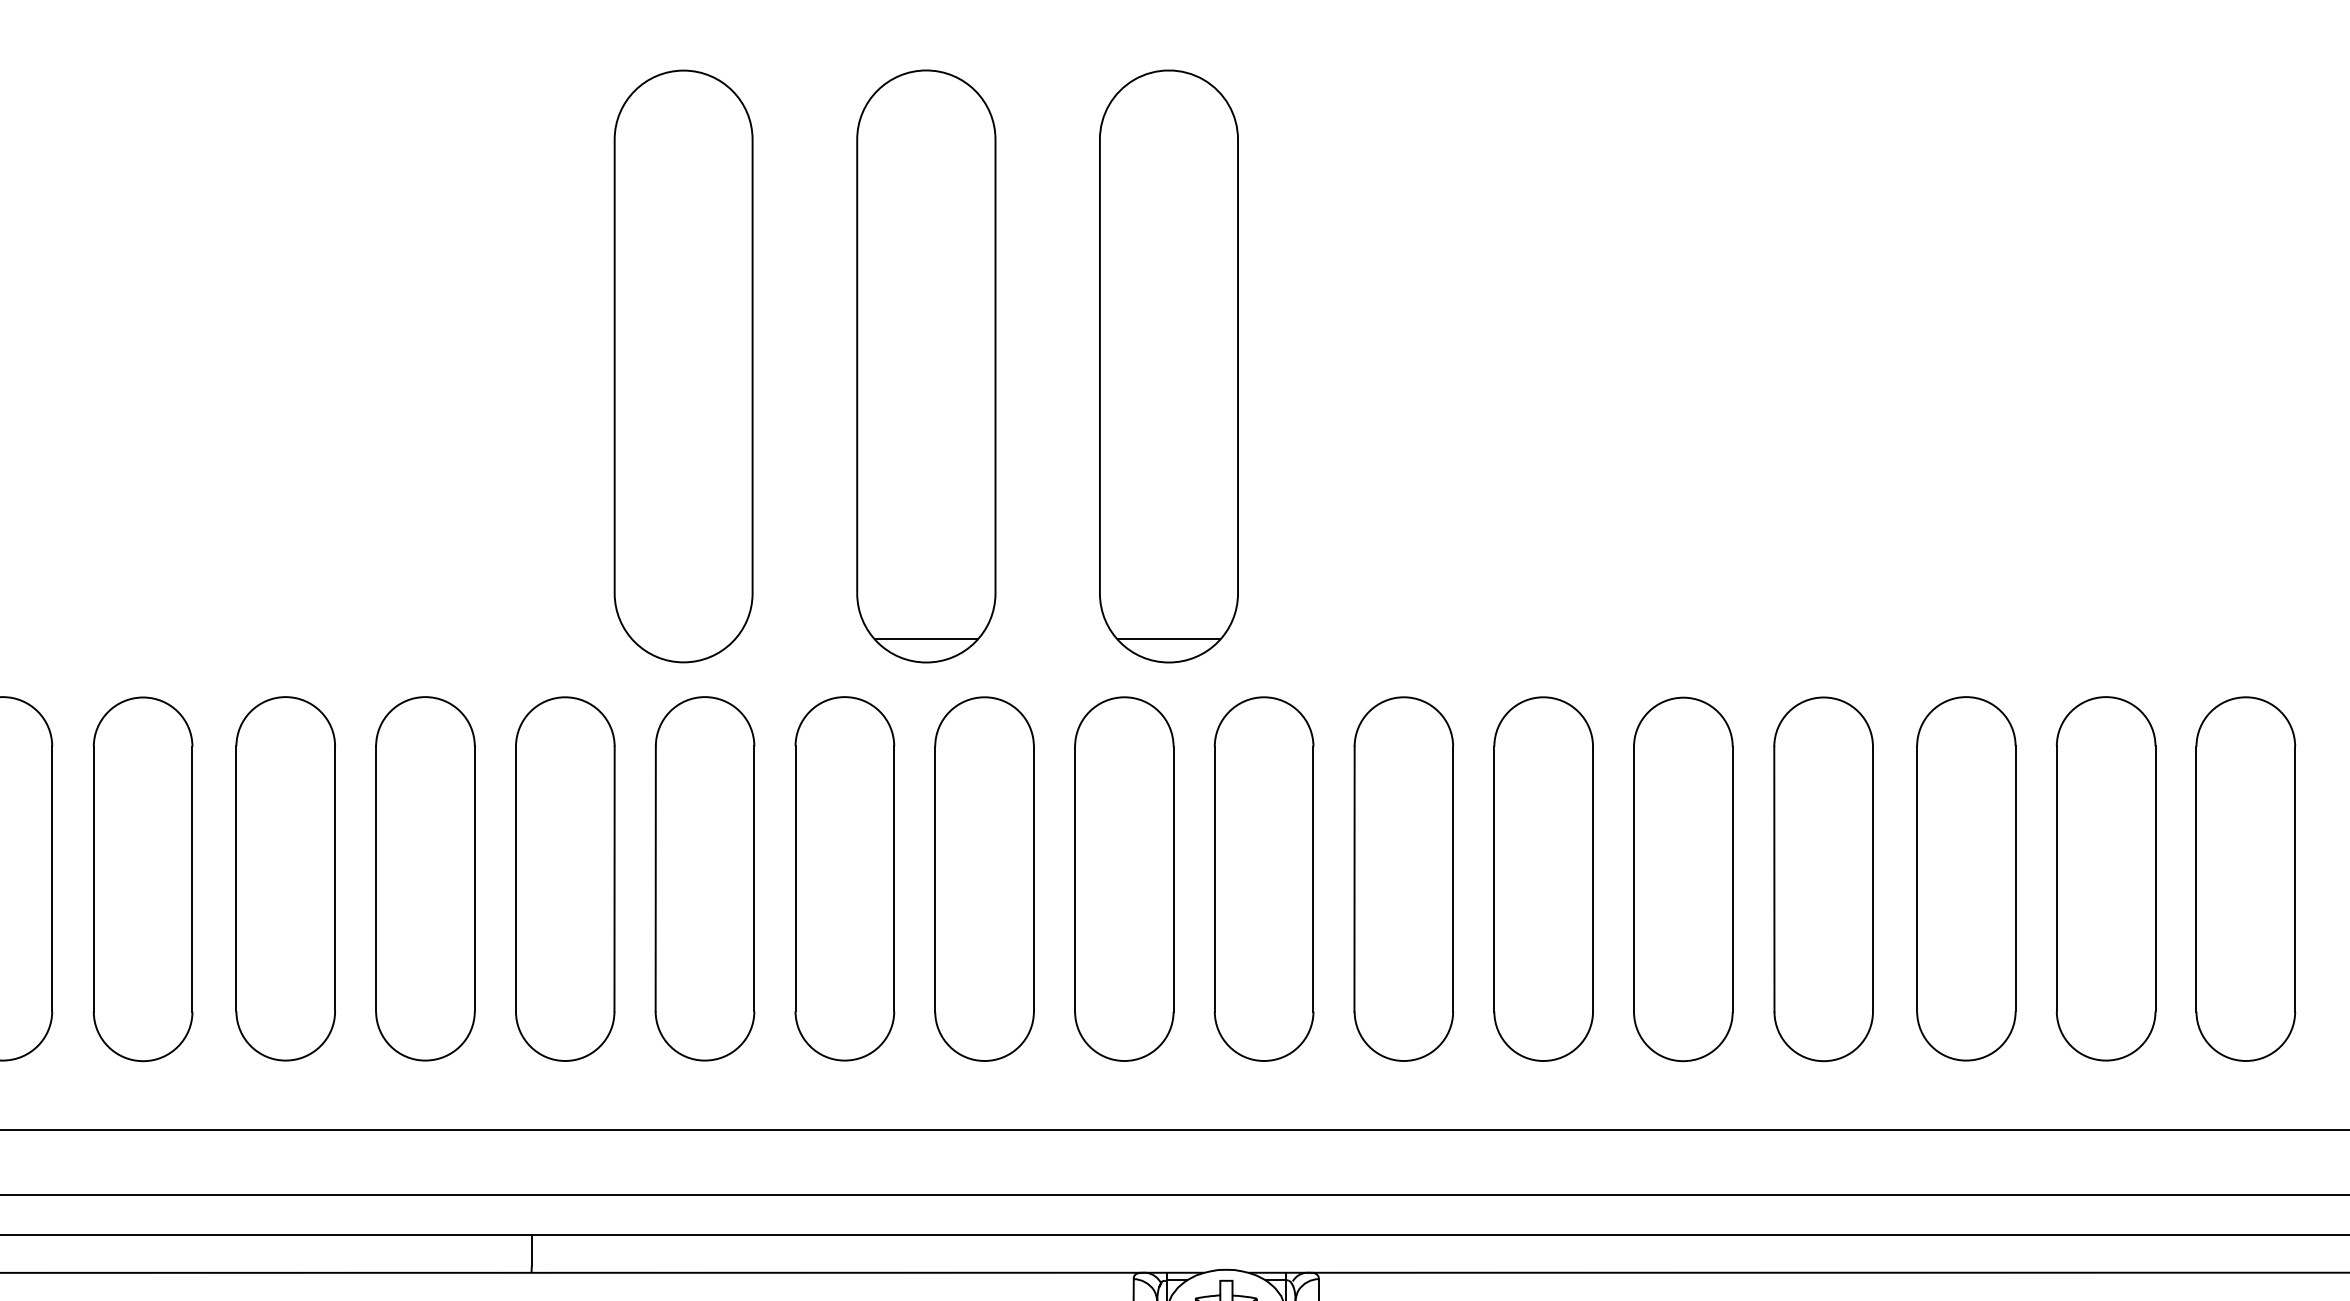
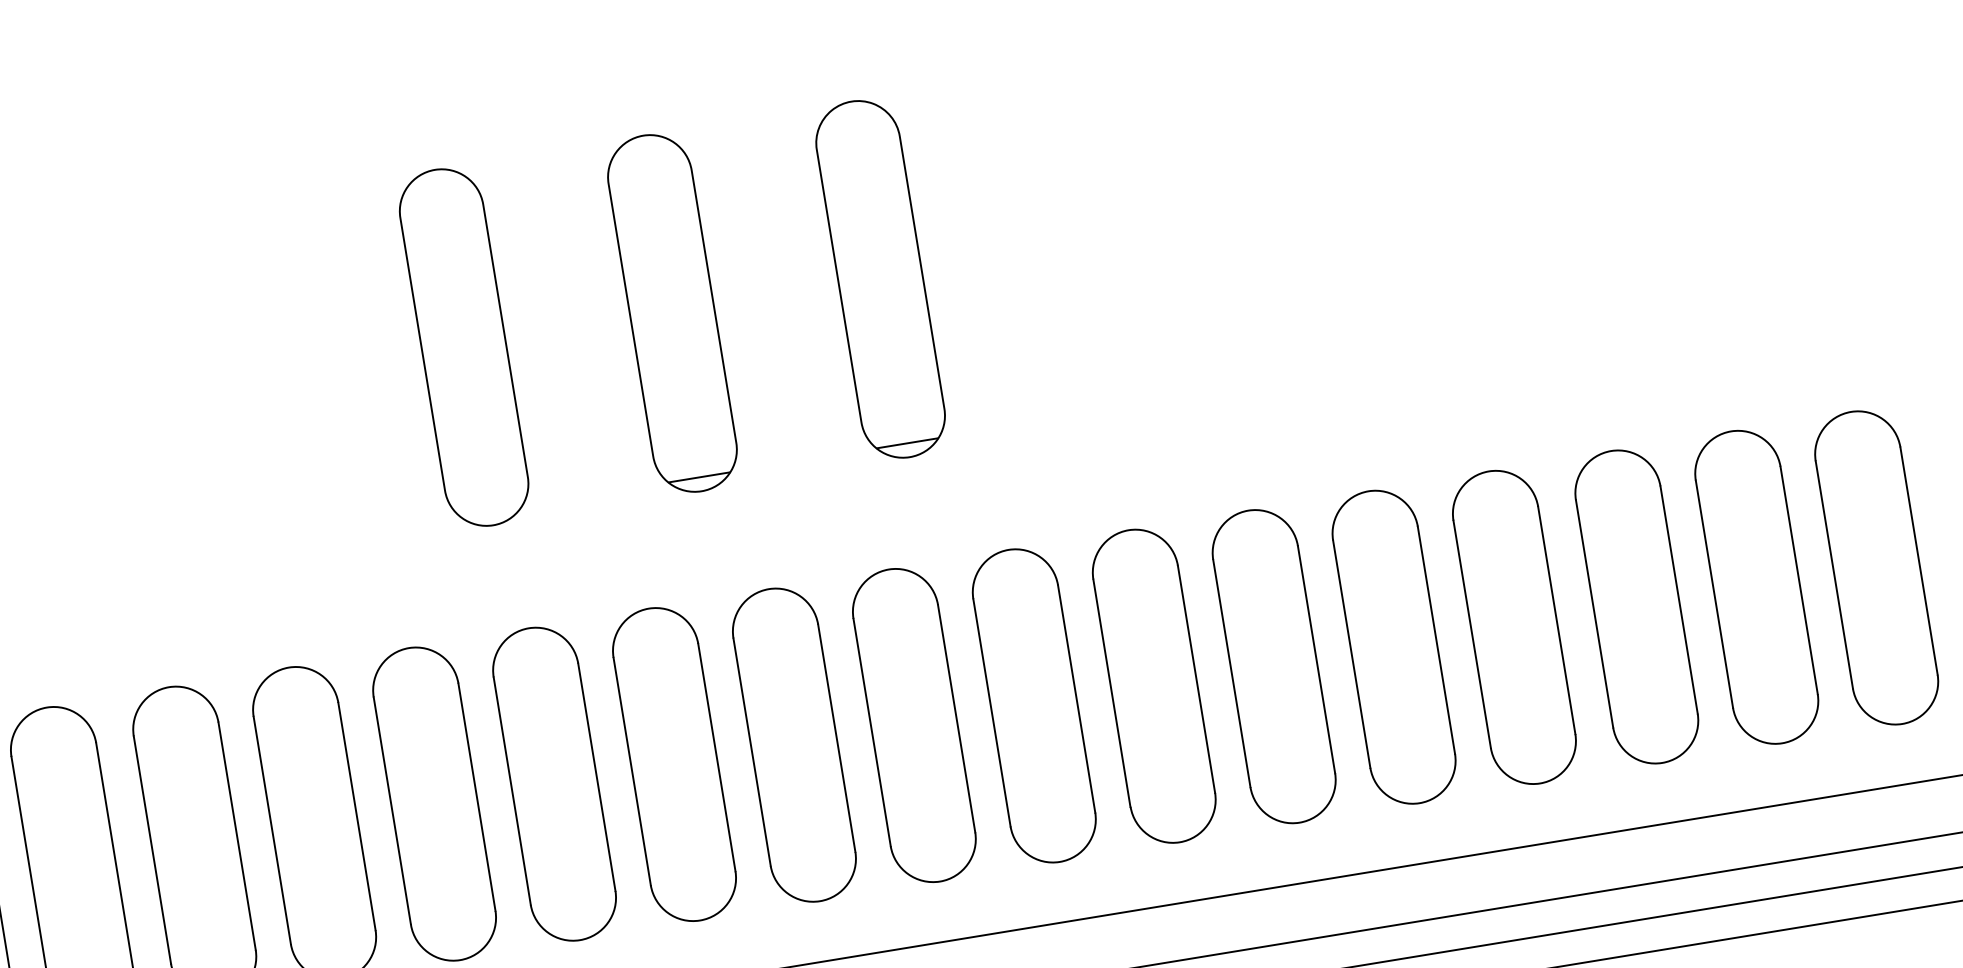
part: (683, 366) -> (464, 347), size x0.7
part: (926, 366) -> (672, 313), size x0.7
part: (1168, 366) -> (880, 279), size x0.7

